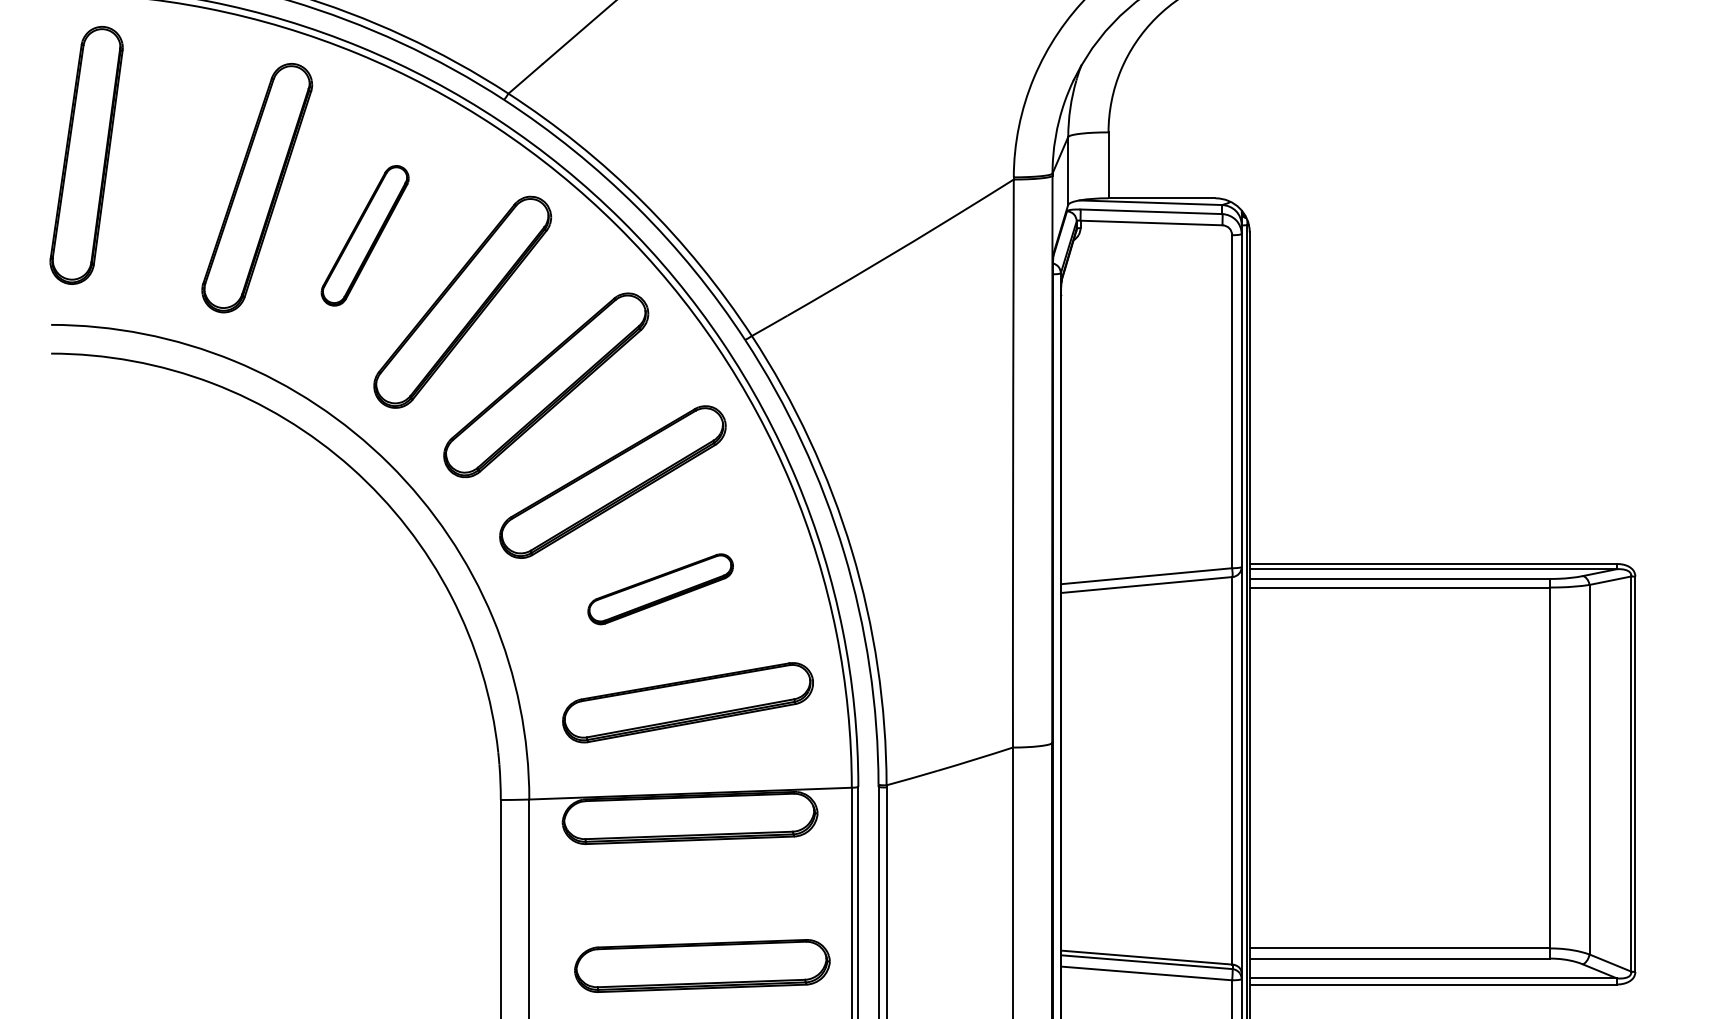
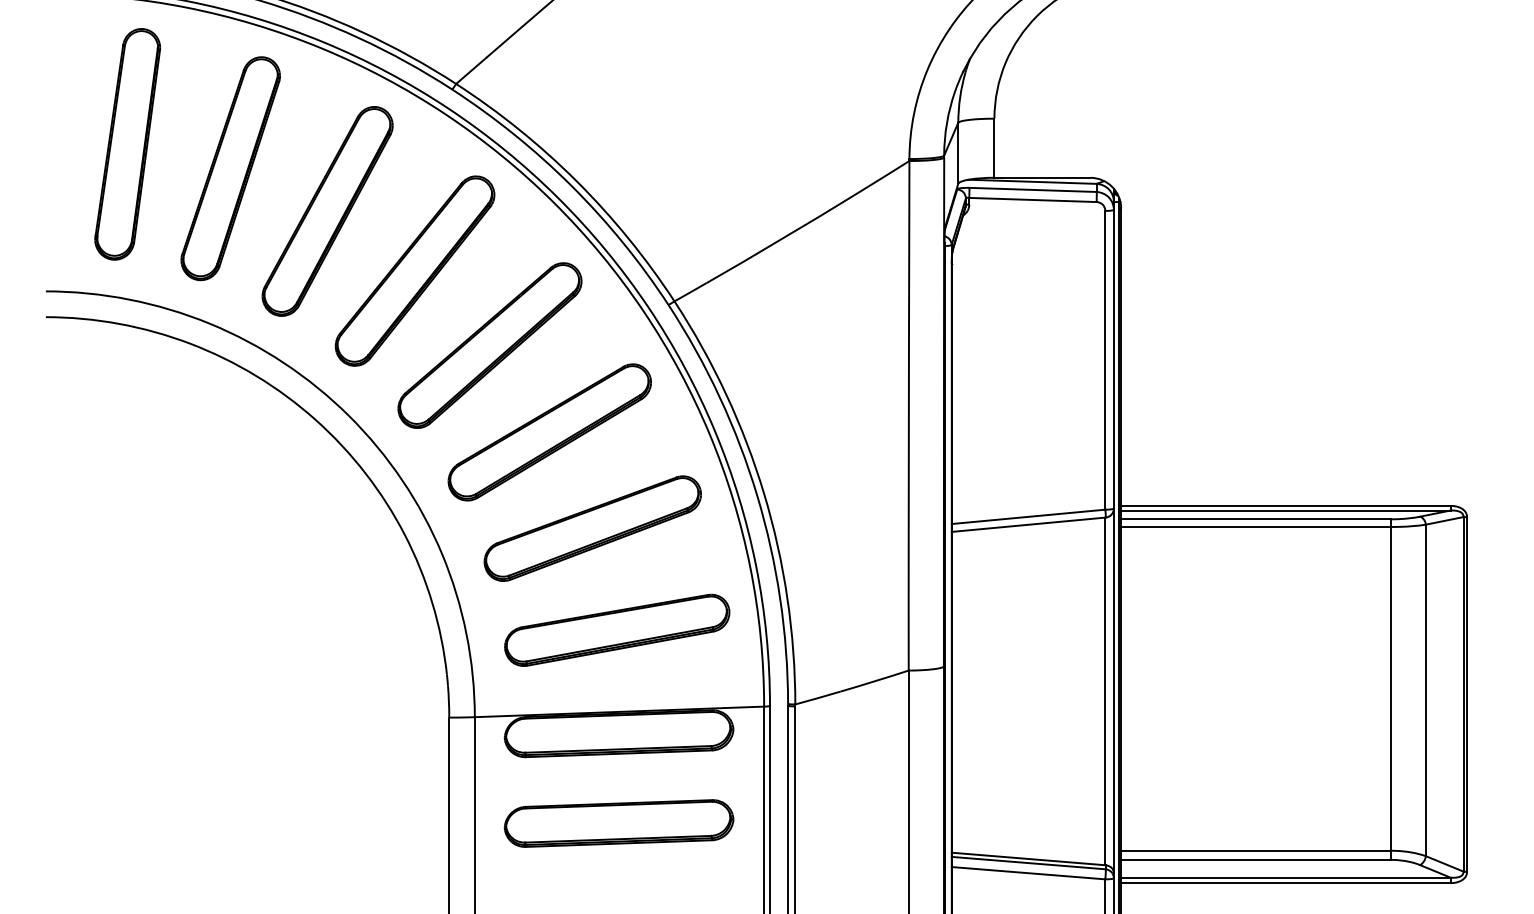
part: (86, 155) -> (127, 144), moved
part: (365, 235) -> (327, 211), size x1.67
part: (660, 589) -> (592, 528), size x1.67
part: (701, 965) -> (618, 823), moved

